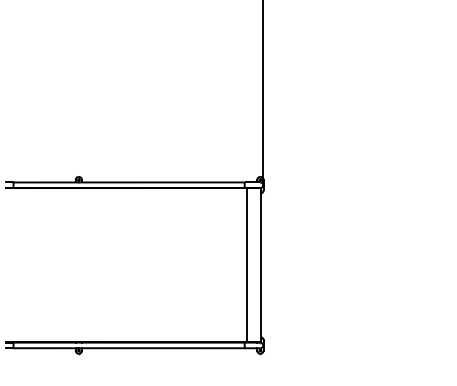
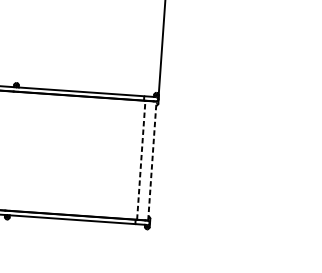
line: (246, 264) -> (141, 159), solid -> dashed
line: (260, 264) -> (152, 160), solid -> dashed

